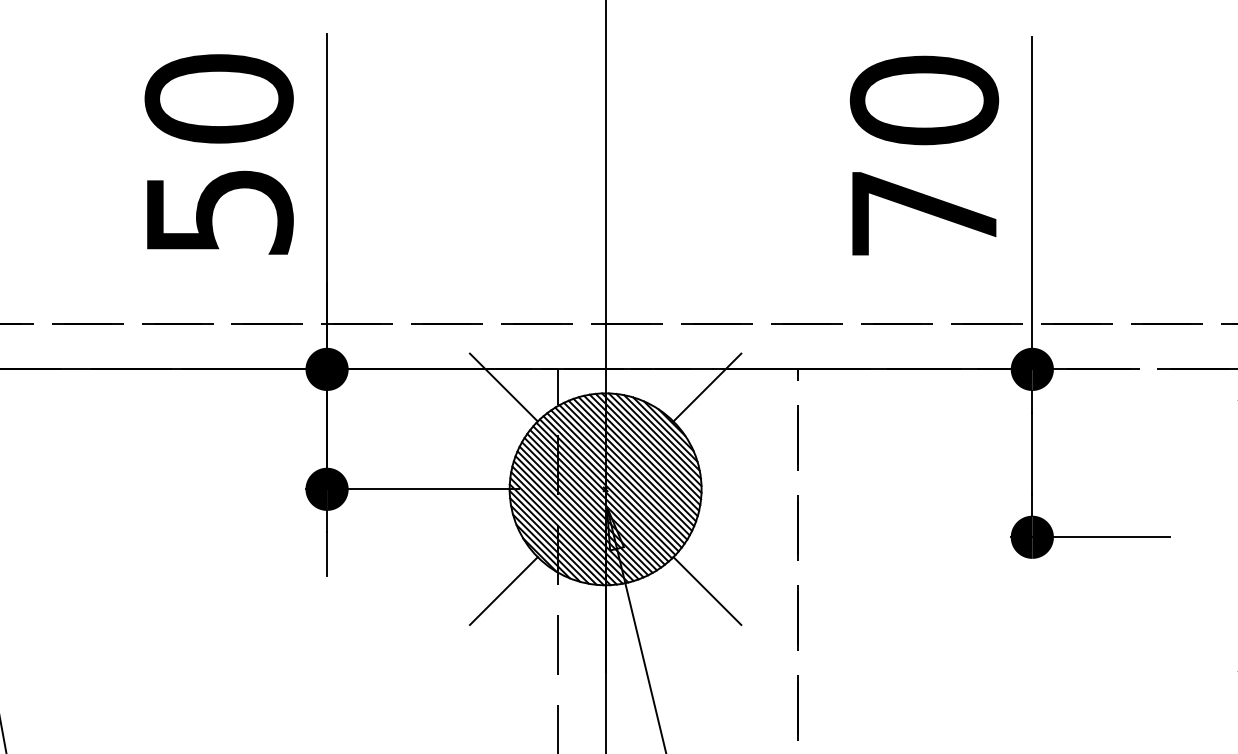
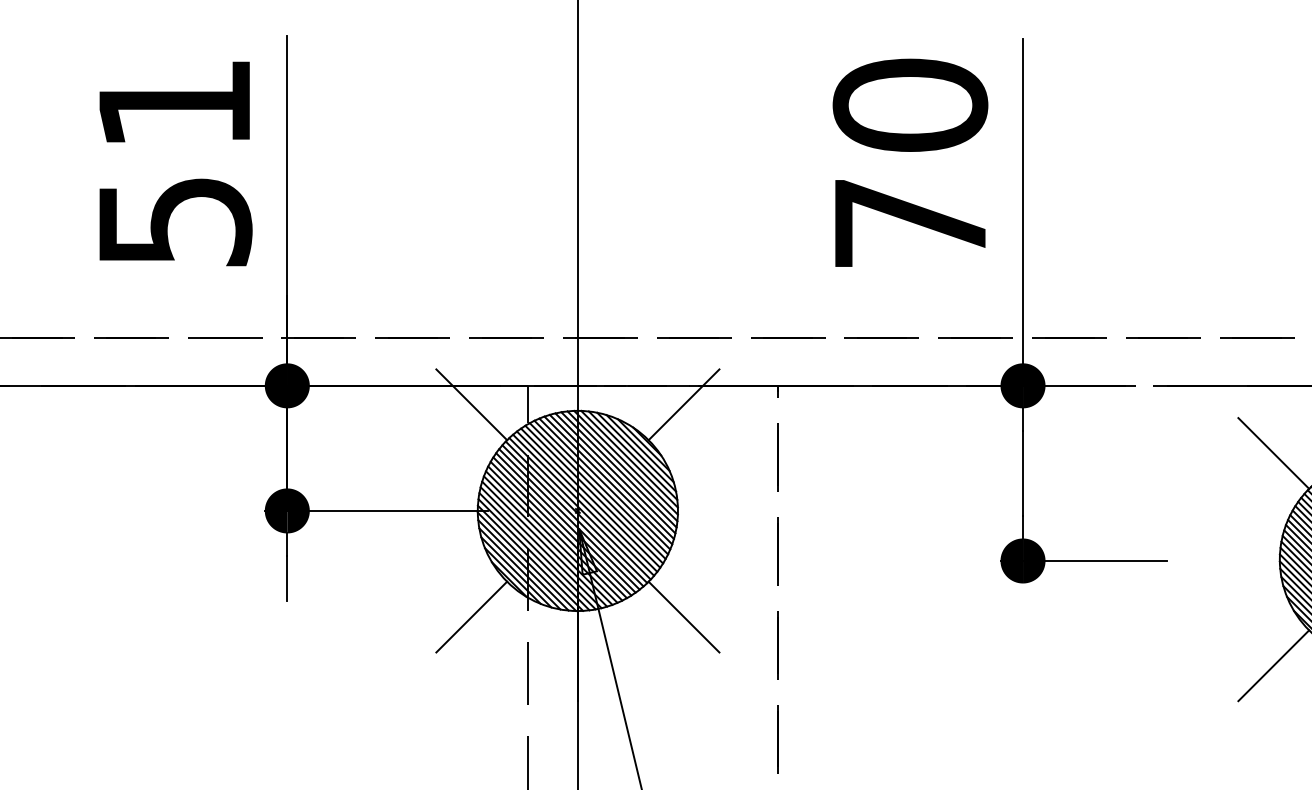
text: (218, 98) -> (174, 103), 50 -> 51

